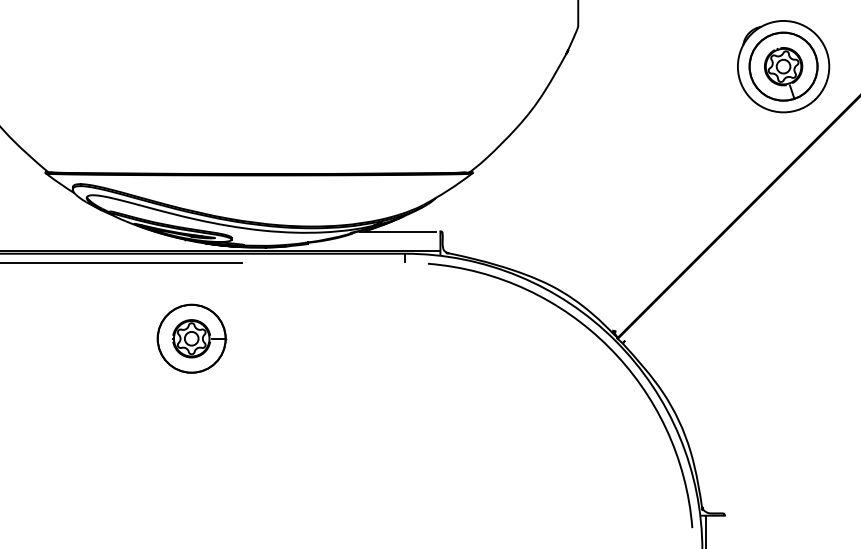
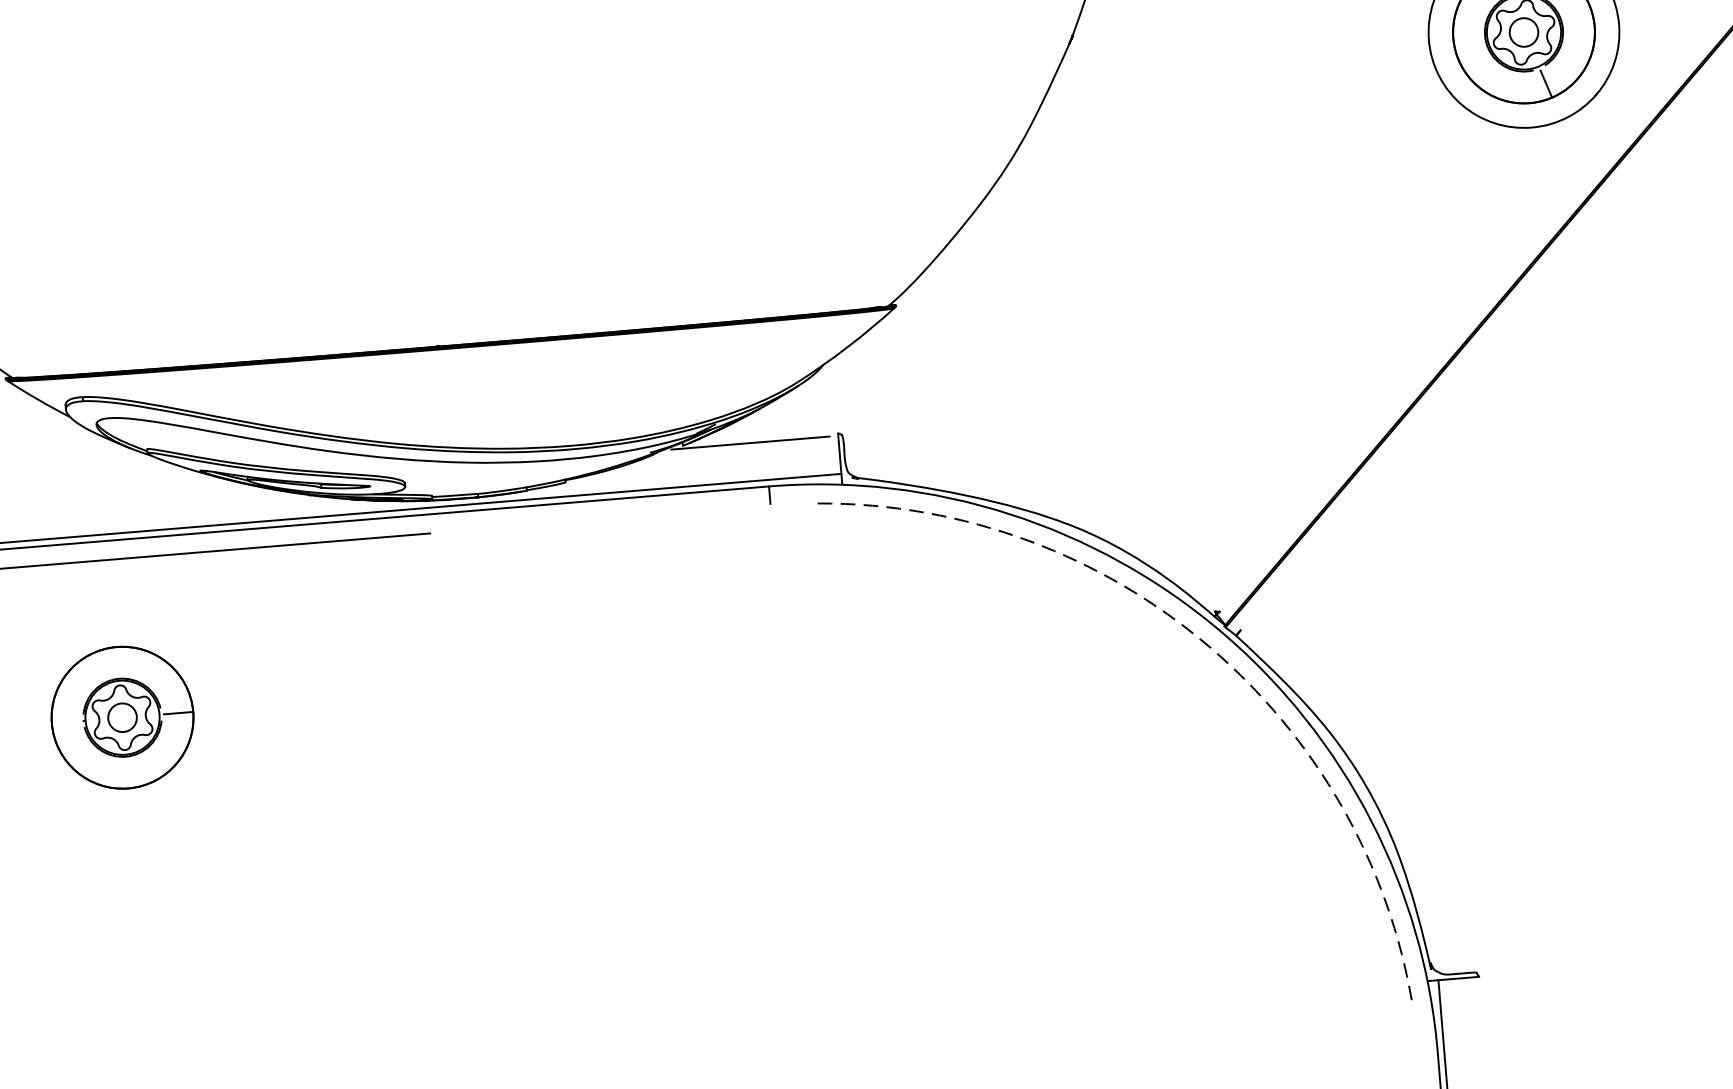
part: (191, 338) -> (122, 717), moved
arc: (608, 347) -> (1207, 646), solid -> dashed

